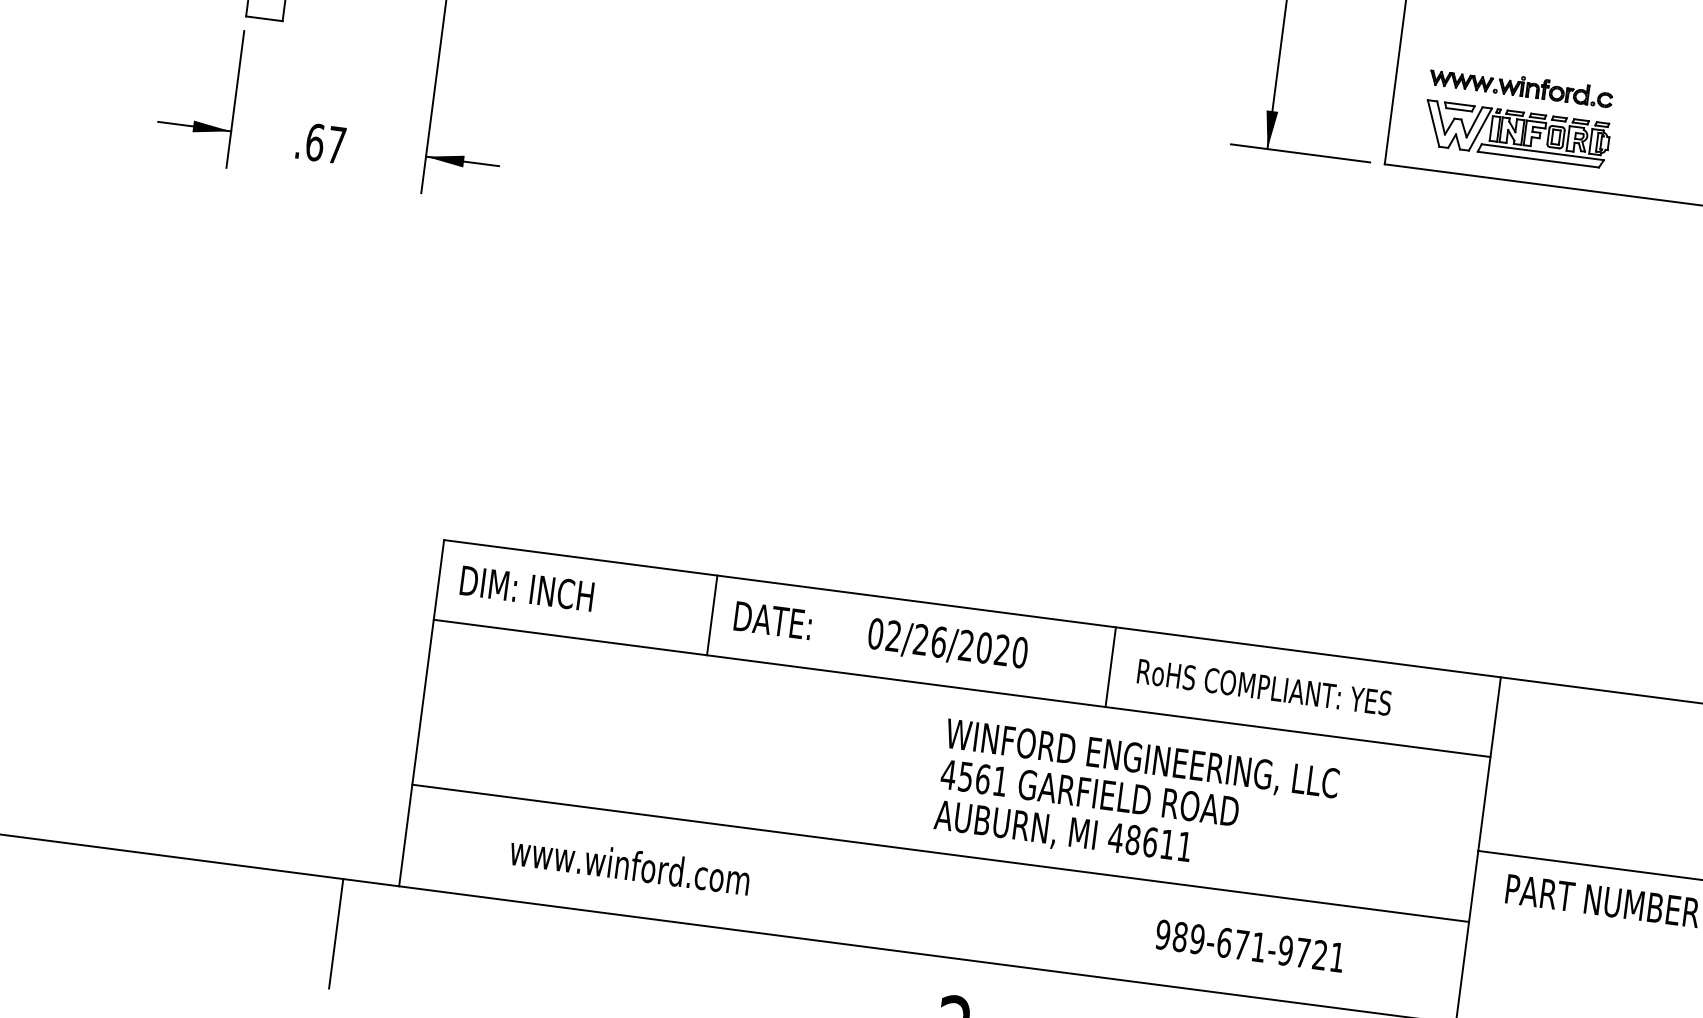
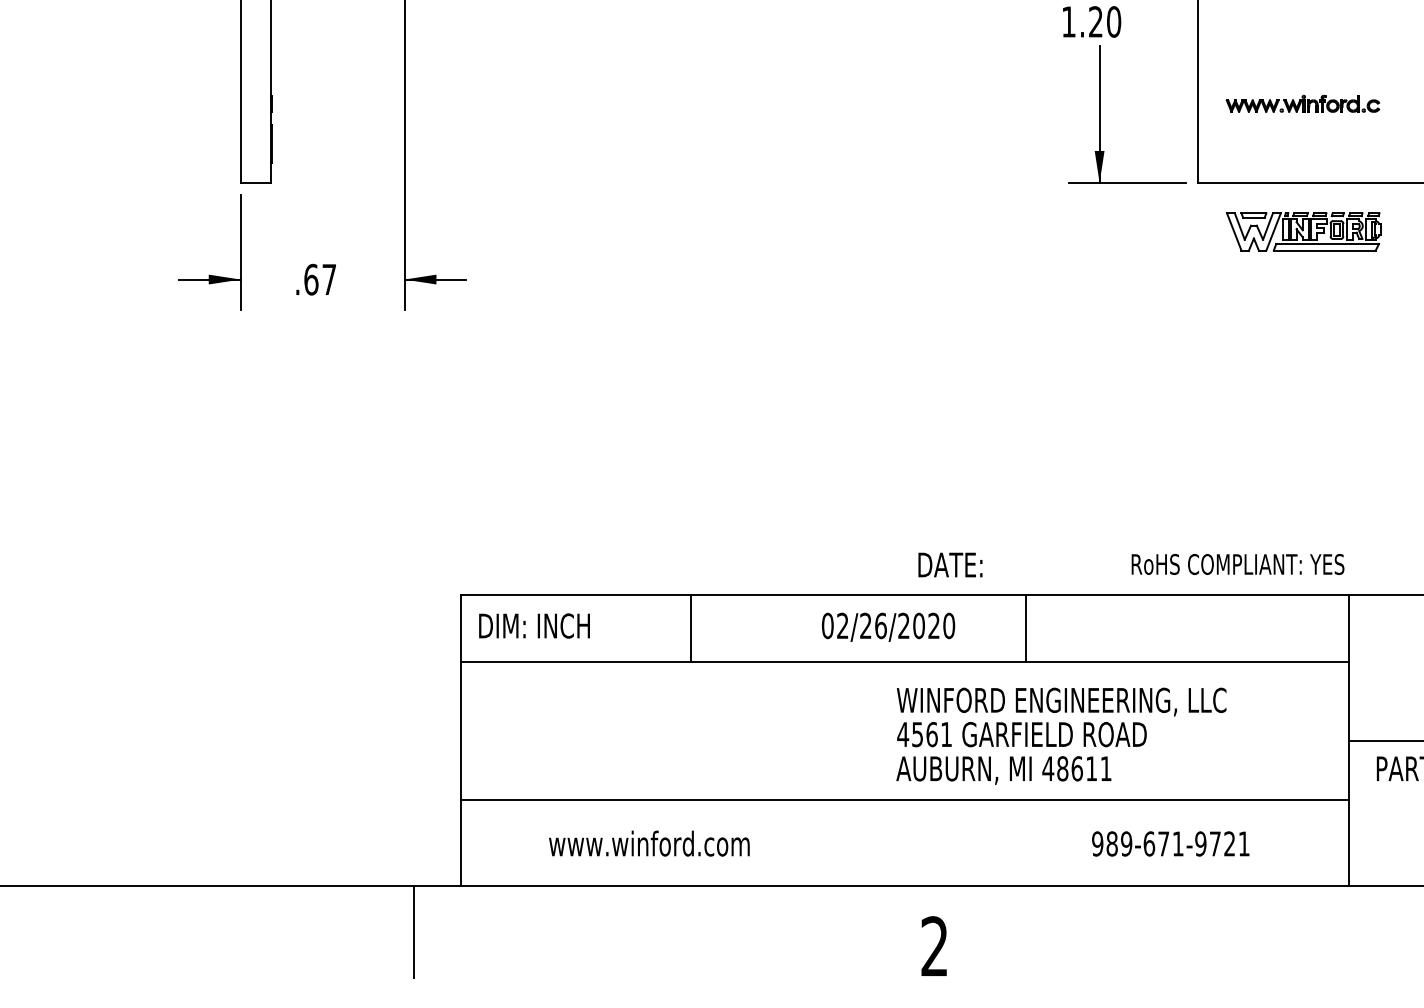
part: (1516, 133) -> (1303, 231), moved
text: (773, 620) -> (950, 564), moved
text: (1263, 687) -> (1237, 564), moved

